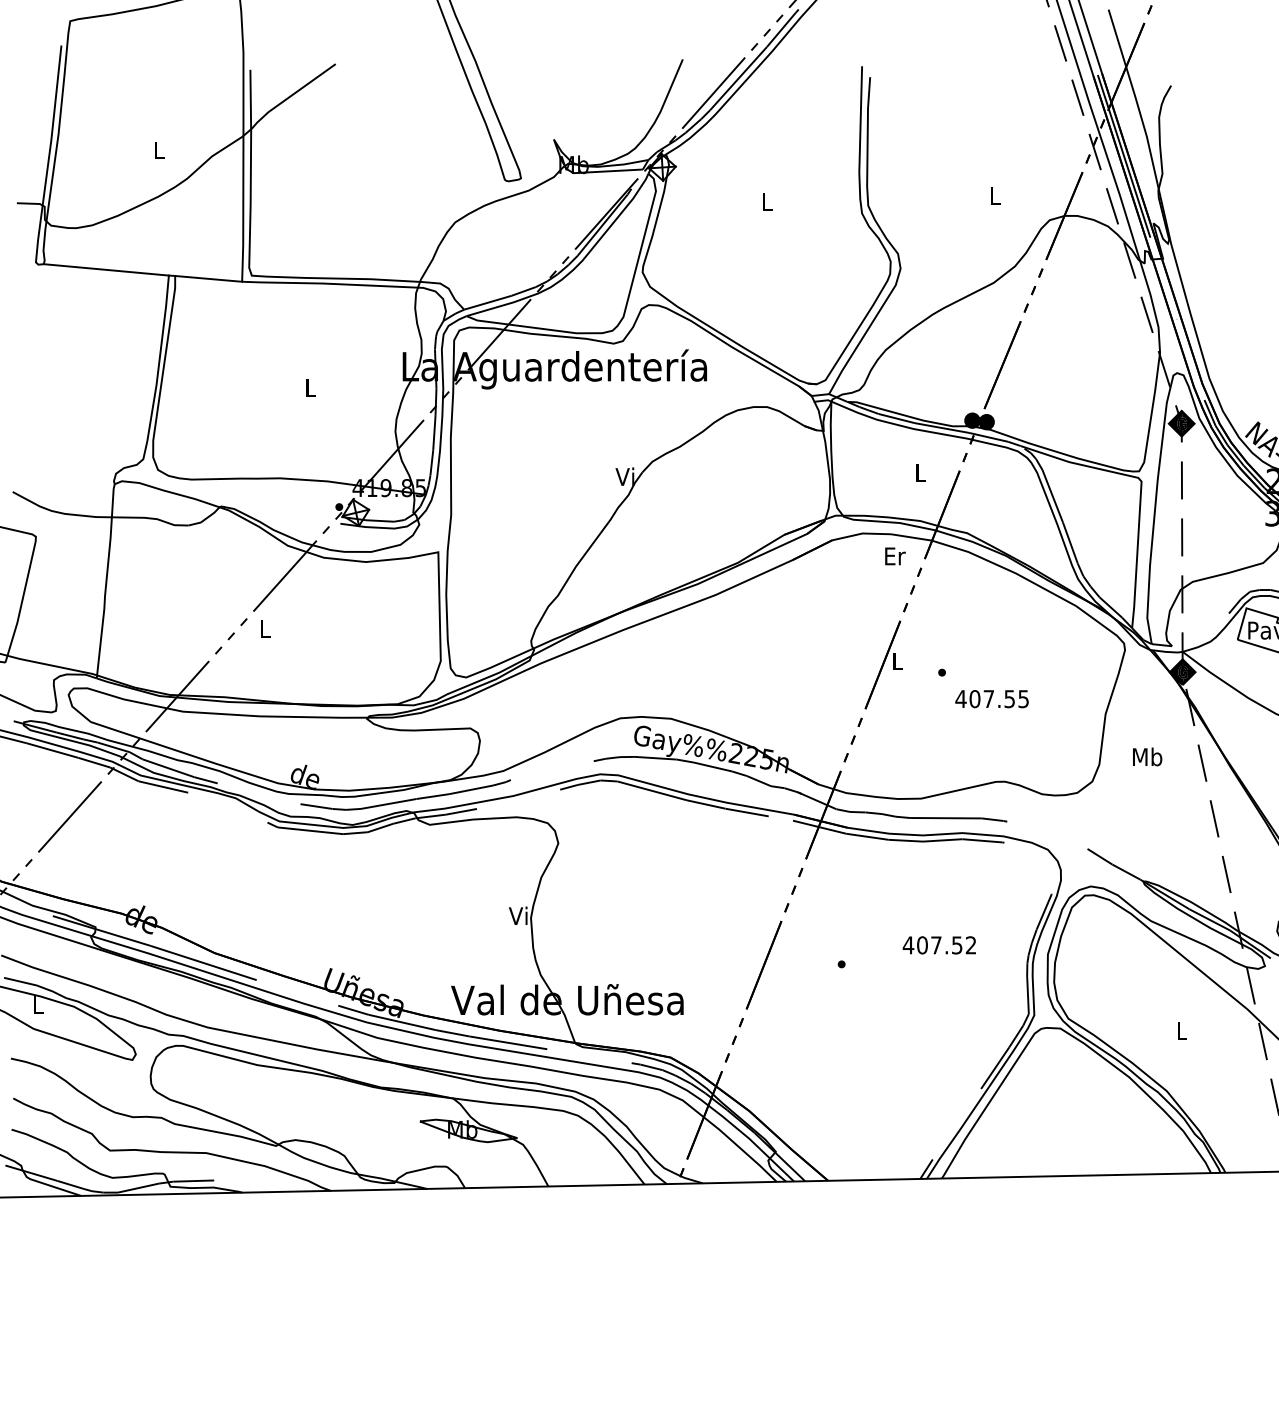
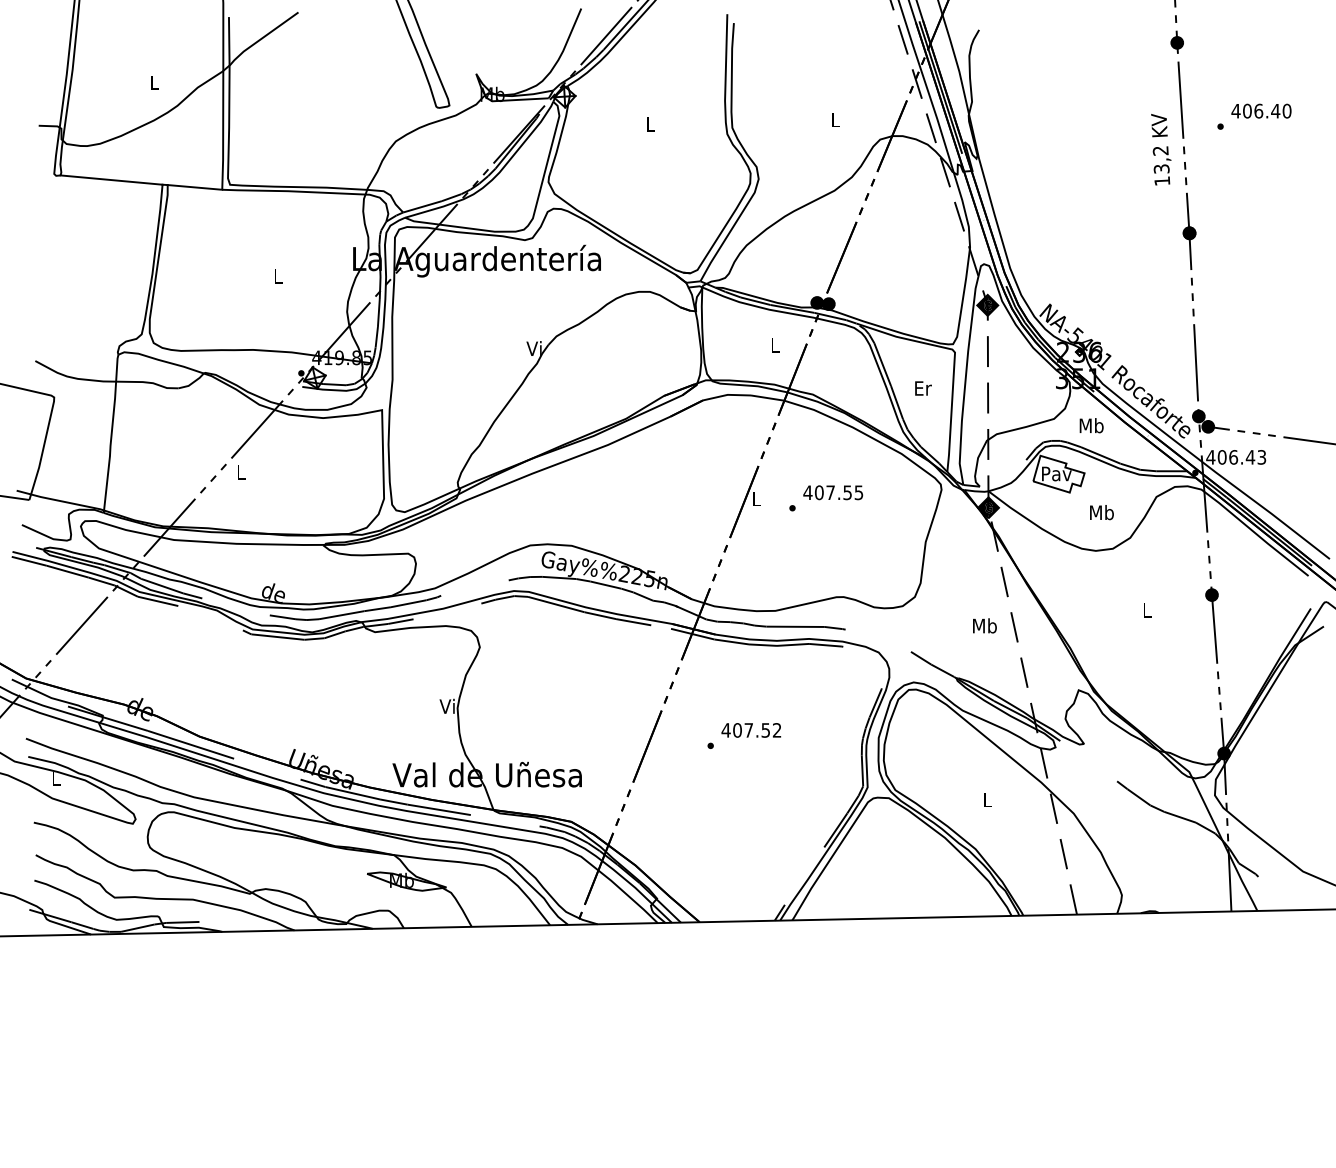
text: (895, 556) -> (923, 388), moved
text: (992, 698) -> (833, 492), moved
text: (1147, 756) -> (984, 625), moved
text: (939, 945) -> (751, 730), moved

